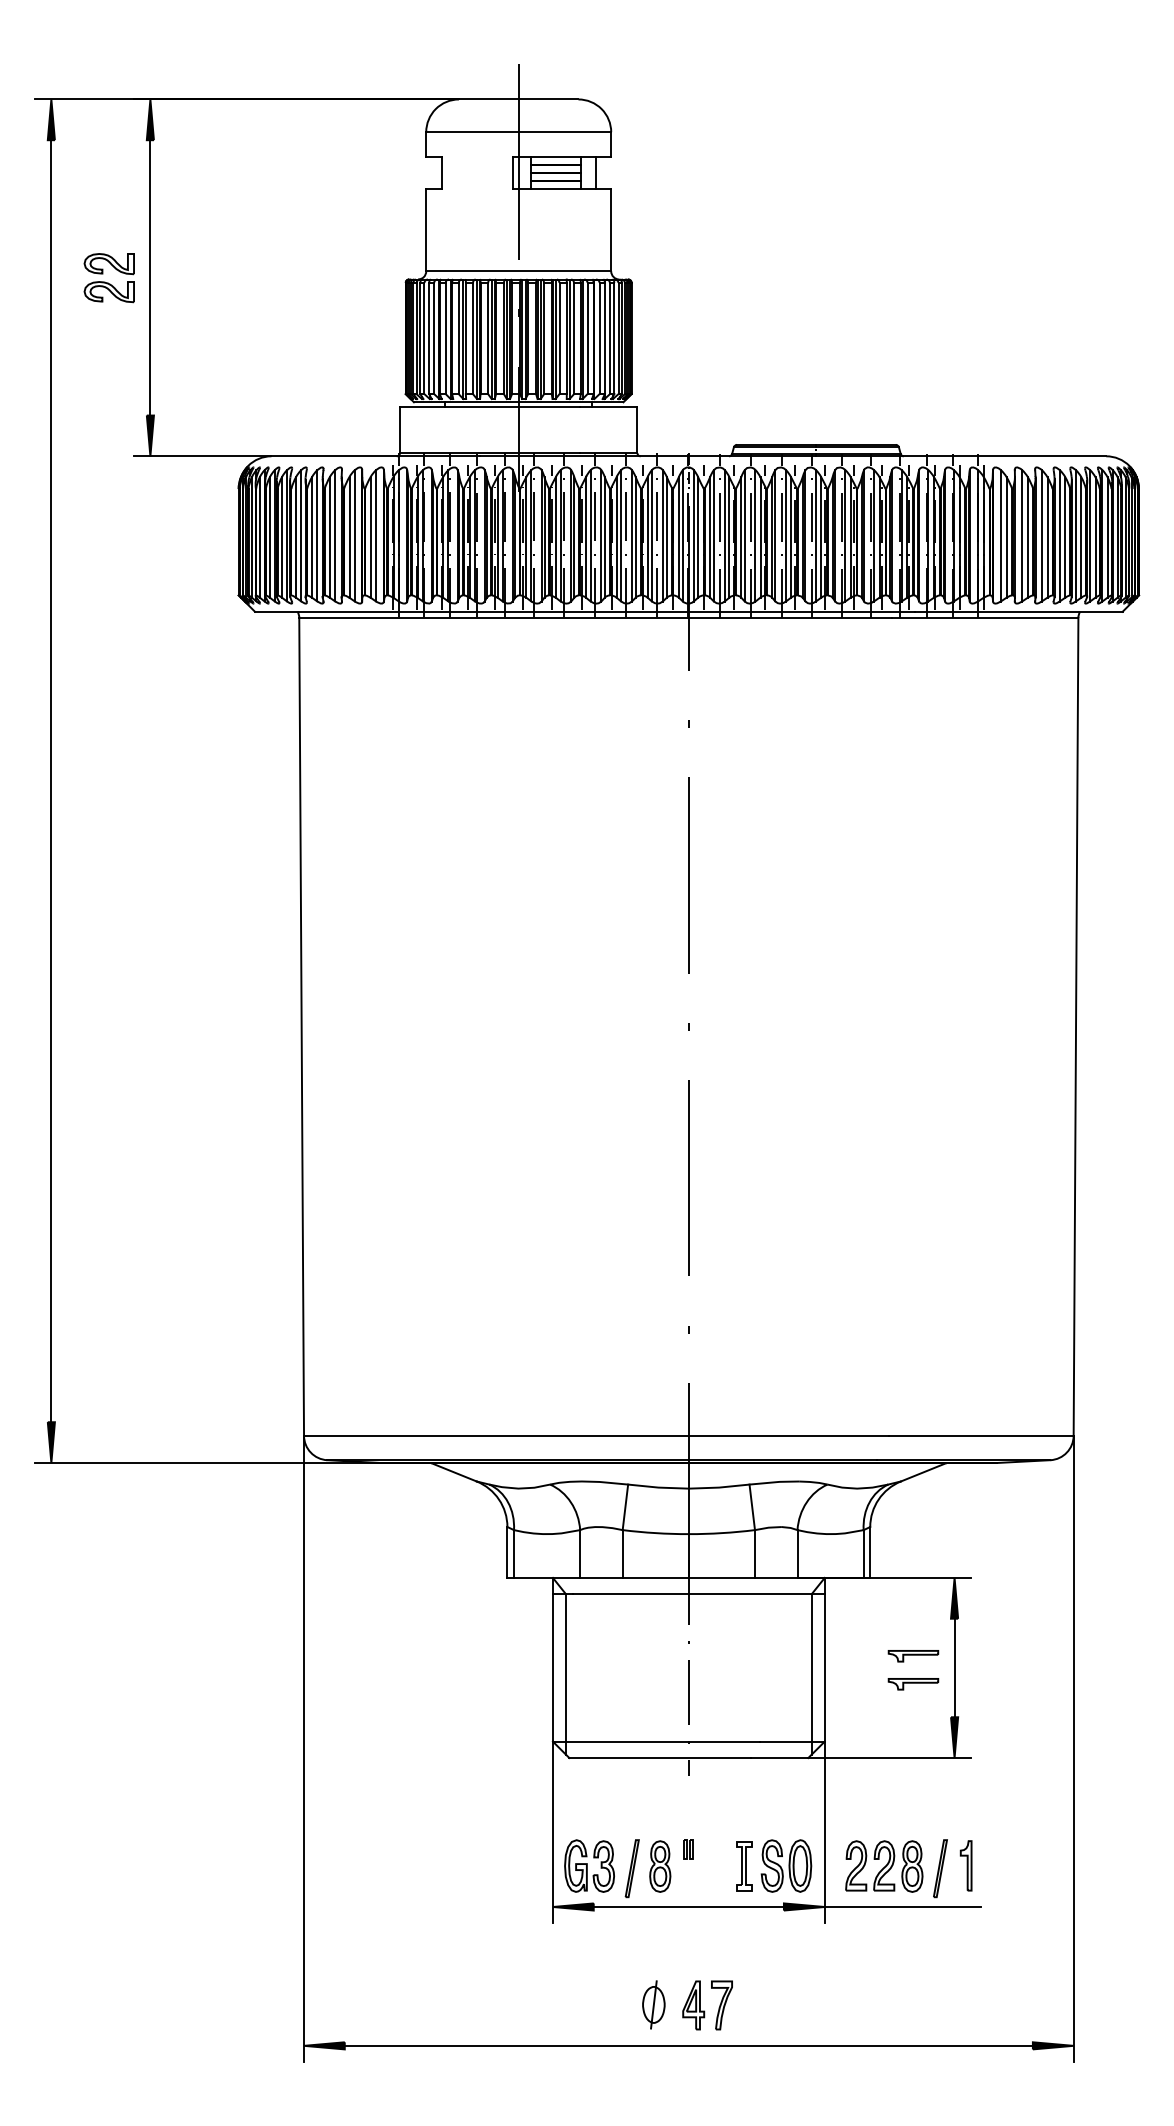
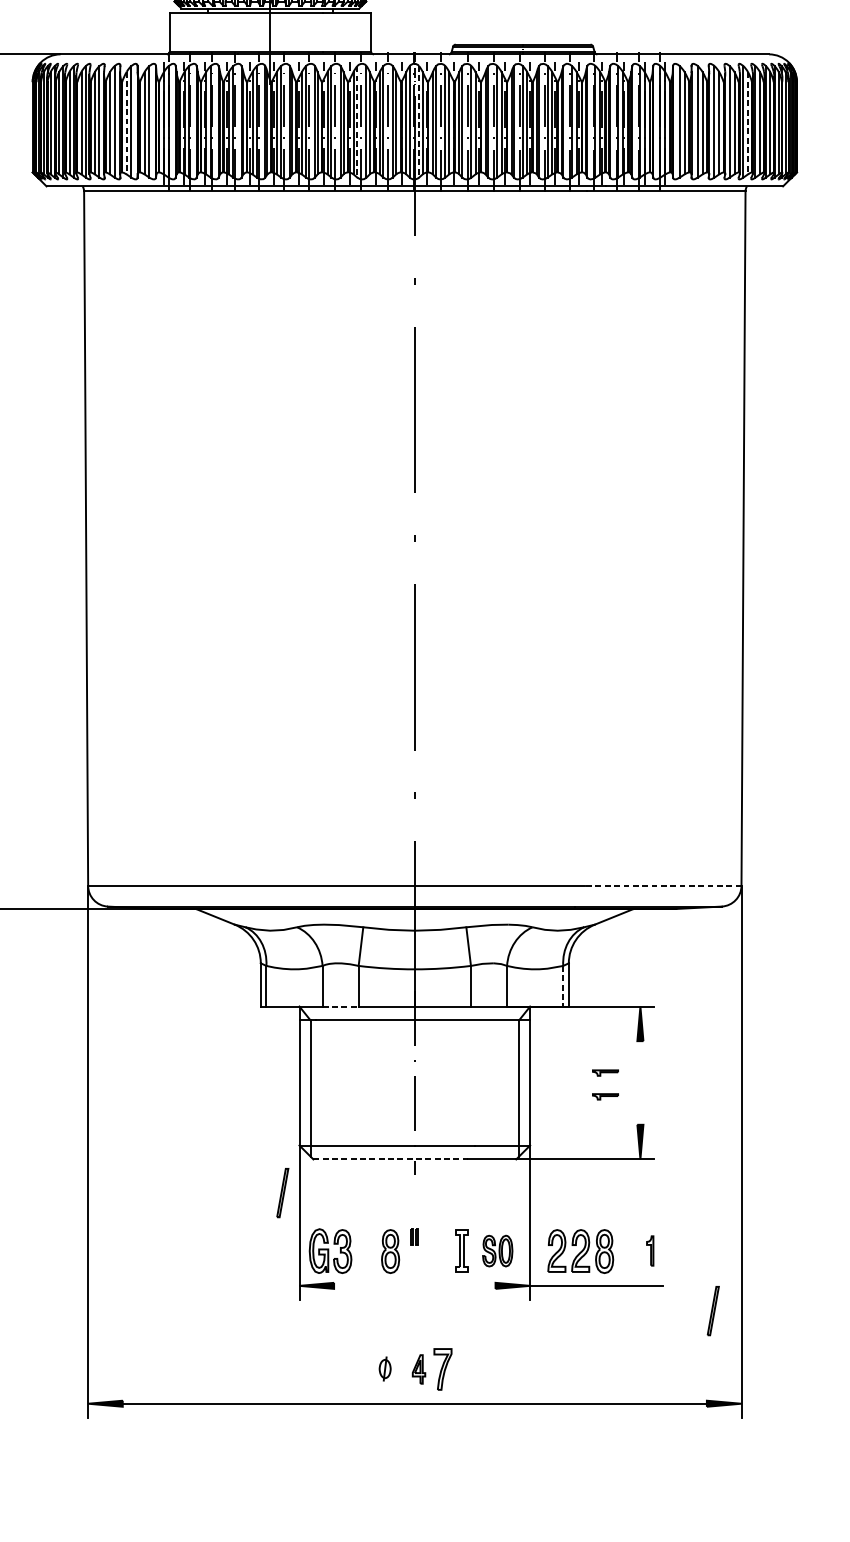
line: (621, 535) -> (357, 121), solid -> dashed
line: (693, 535) -> (418, 121), solid -> dashed
line: (349, 537) -> (126, 123), solid -> dashed
line: (1081, 537) -> (748, 123), solid -> dashed
line: (980, 1435) -> (662, 885), solid -> dashed
line: (863, 1554) -> (563, 986), solid -> dashed
line: (601, 1577) -> (340, 1006), solid -> dashed
part: (913, 1656) -> (605, 1073), size x0.6
line: (954, 1667) -> (640, 1082), removed
part: (913, 1684) -> (605, 1096), size x0.6
line: (660, 1758) -> (390, 1159), solid -> dashed
part: (786, 1865) -> (497, 1250), size x0.7
part: (965, 1865) -> (649, 1250), size x0.7
part: (631, 1868) -> (282, 1192), moved
part: (940, 1868) -> (713, 1310), moved
line: (688, 1906) -> (414, 1285), removed
part: (653, 2004) -> (384, 1368), size x0.6
part: (693, 2005) -> (418, 1369), size x0.7

